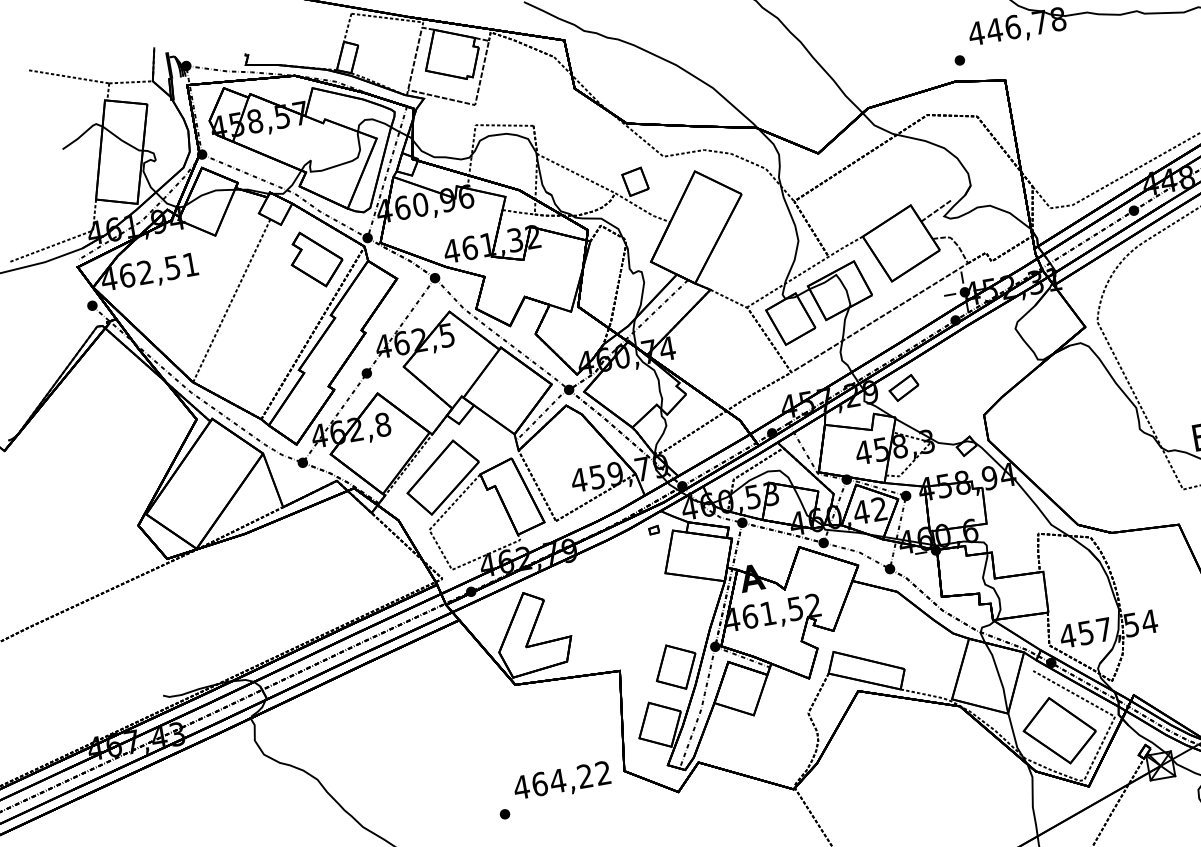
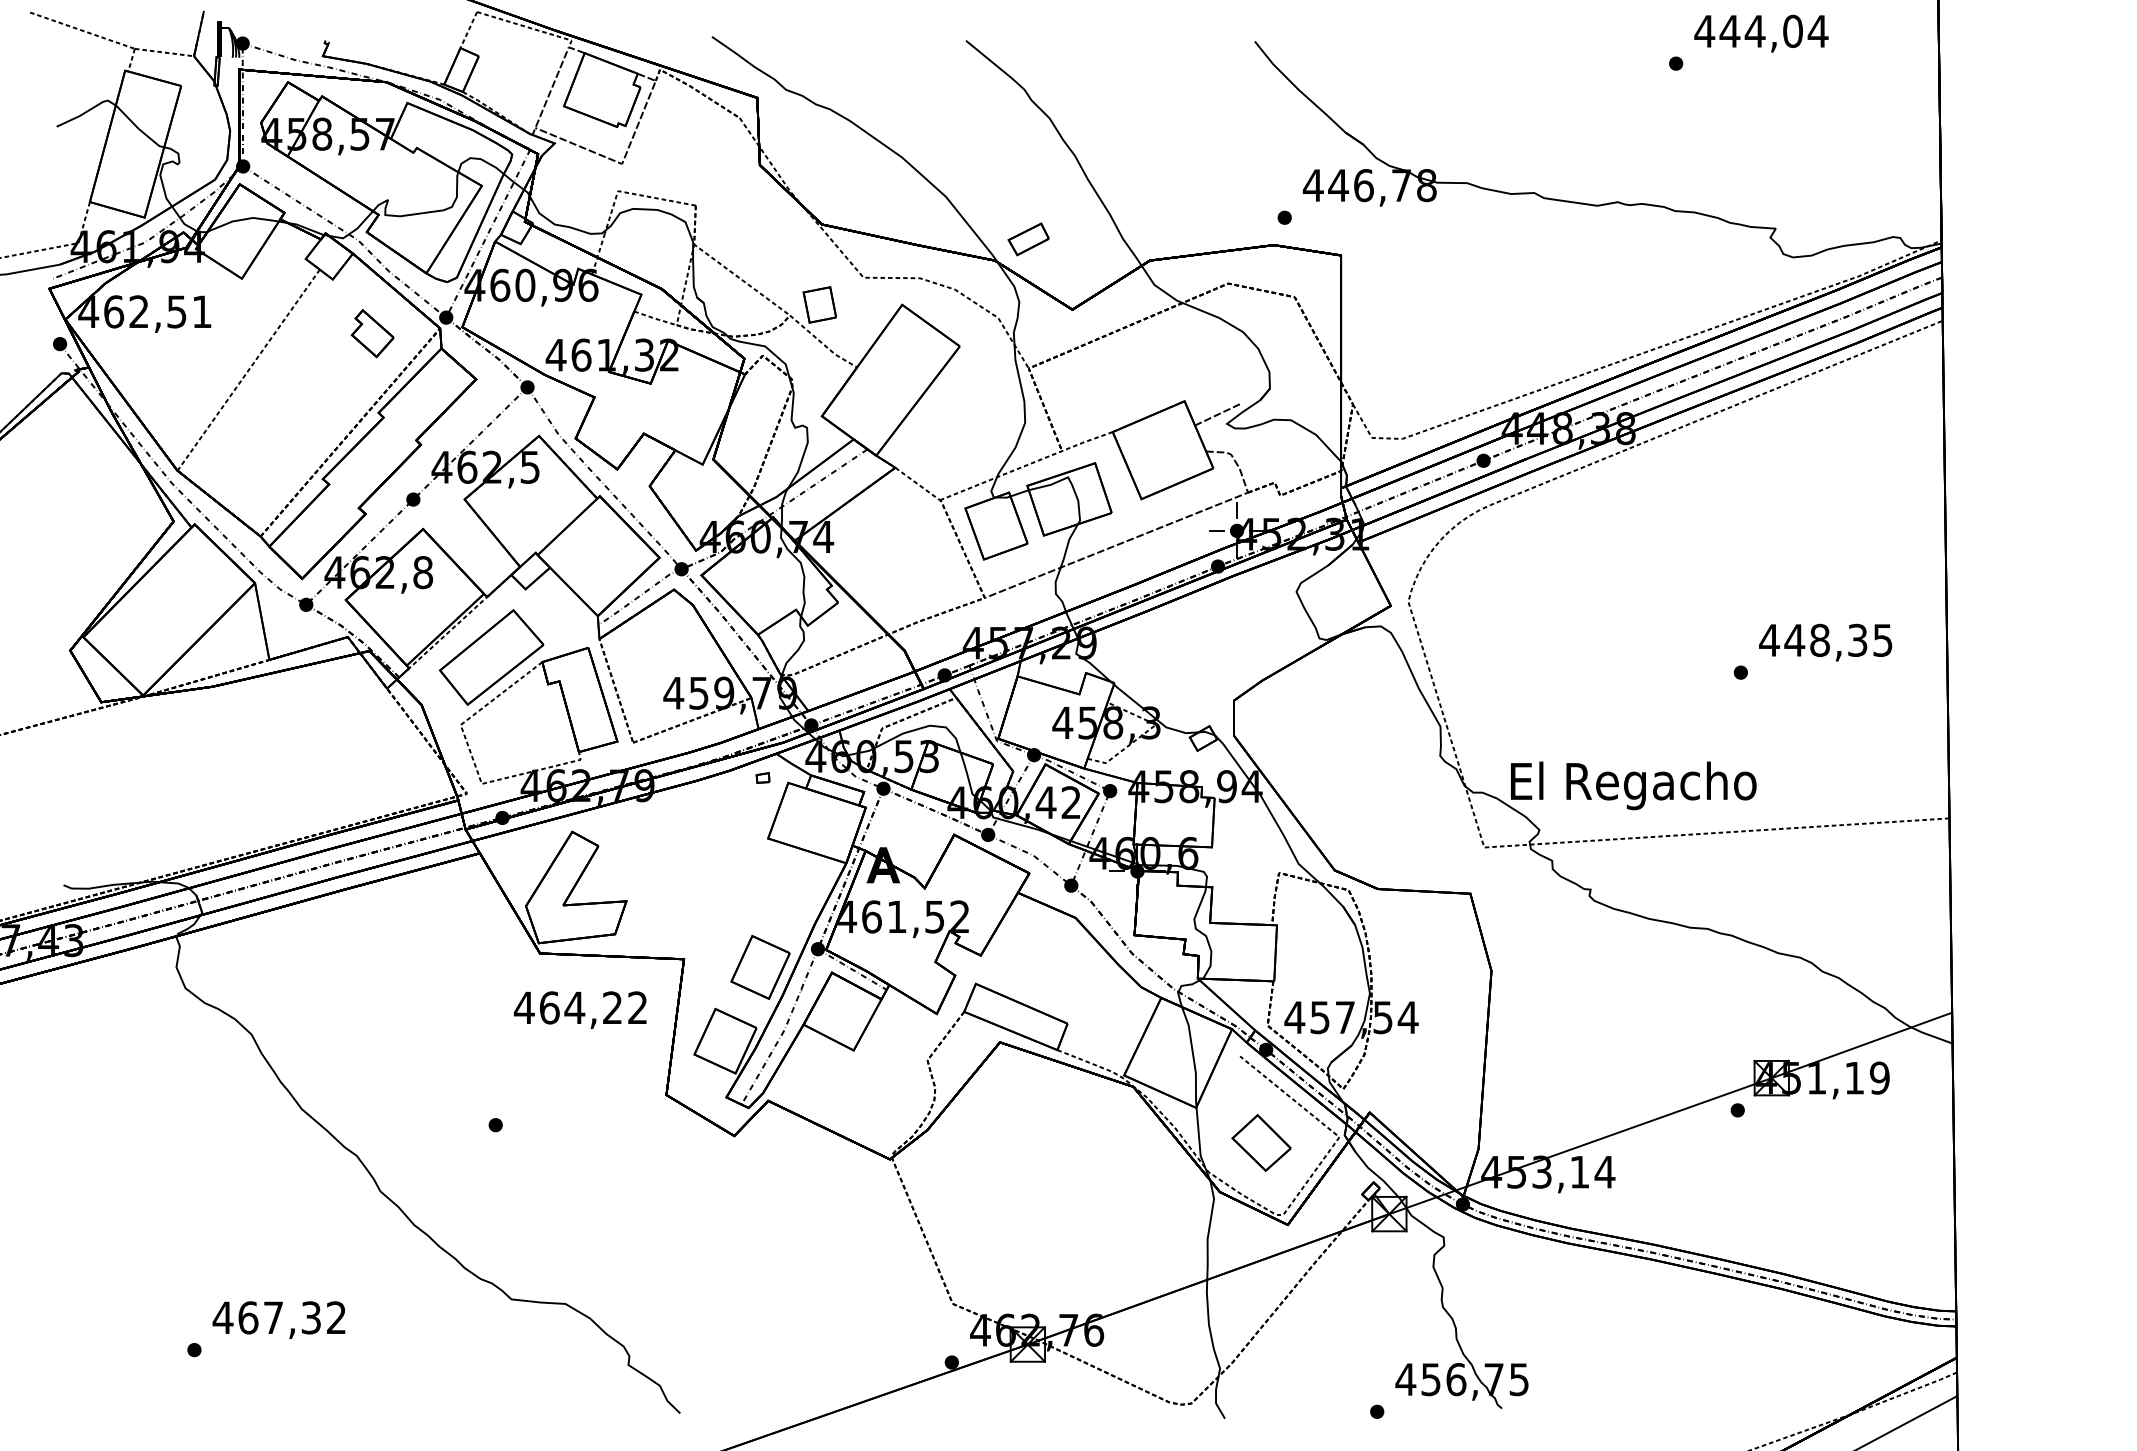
part: (316, 258) -> (372, 333), size x0.6
part: (903, 388) -> (1028, 239), moved
part: (1059, 730) -> (1261, 1142), size x0.6
text: (562, 781) -> (580, 1009), moved

